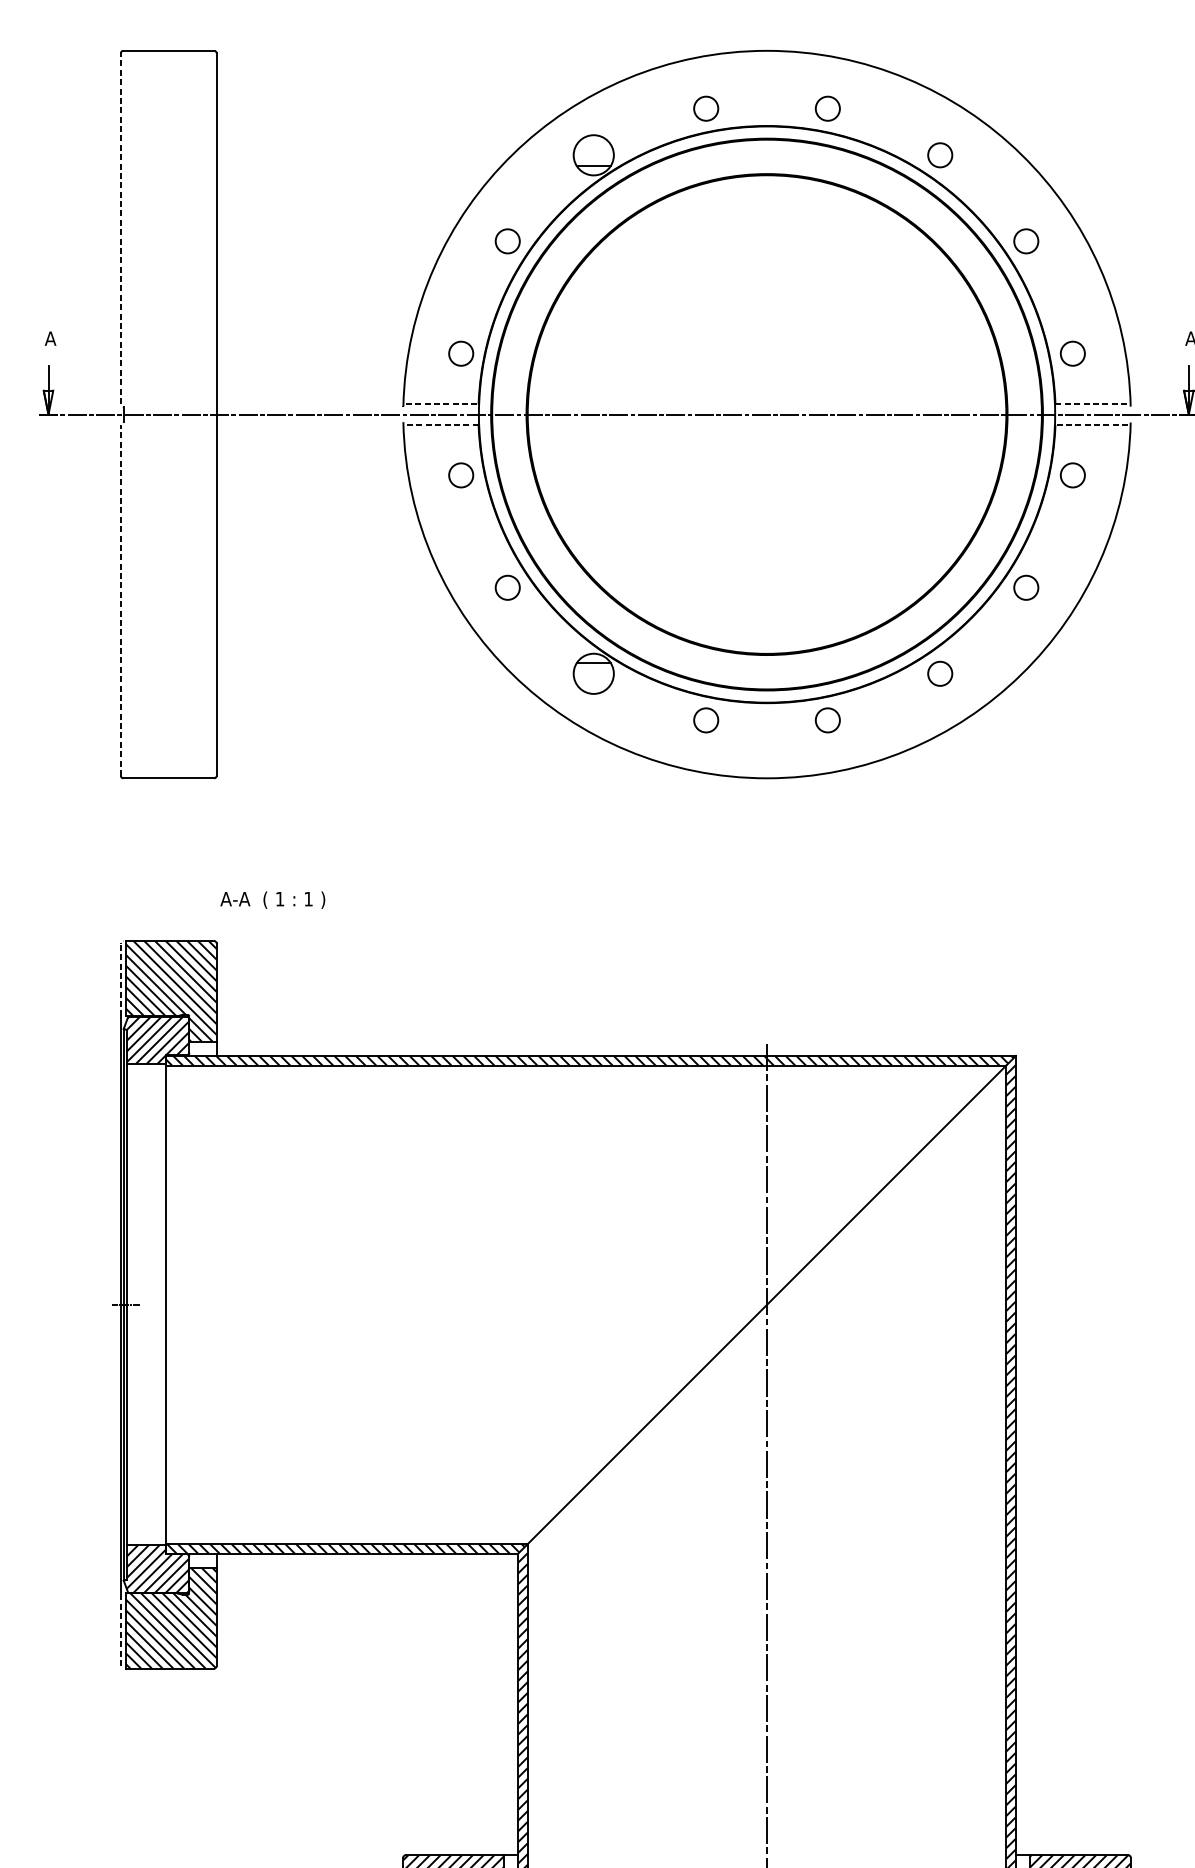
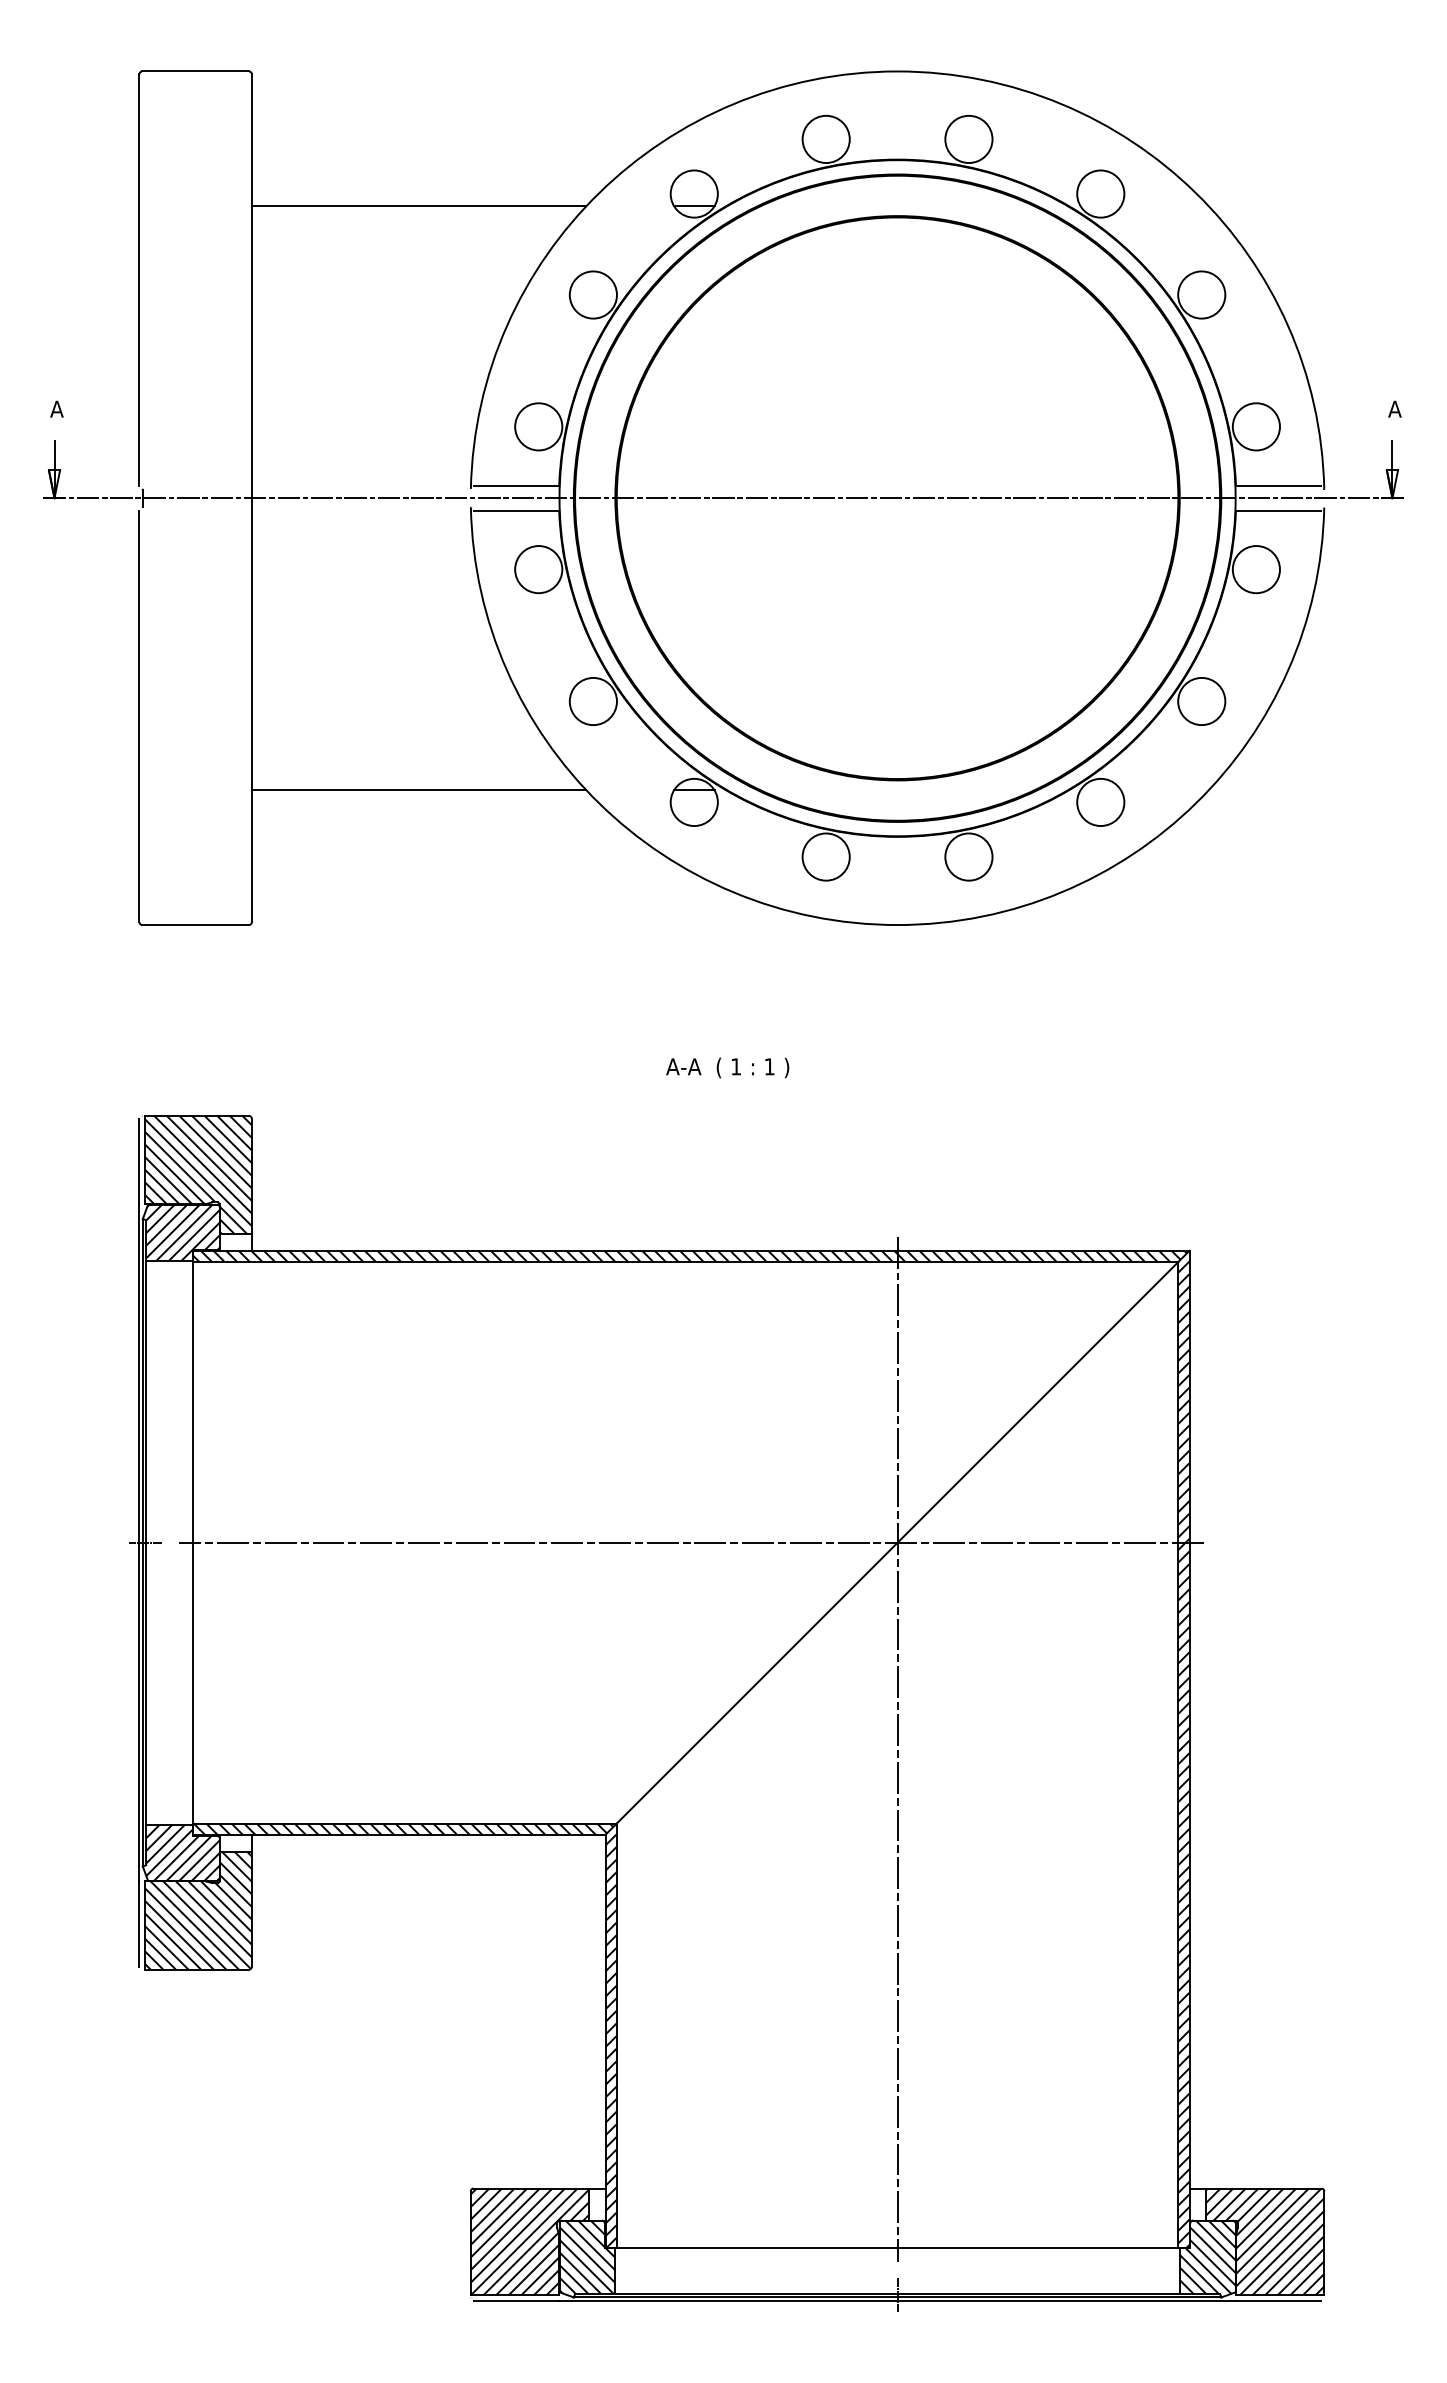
circle: (705, 108) -> (825, 139), size x1.67
circle: (827, 108) -> (968, 139), size x1.67
circle: (939, 154) -> (1100, 193), size x1.67
line: (358, 165) -> (418, 206), added
line: (120, 228) -> (139, 280), dashed -> solid
circle: (507, 240) -> (592, 294), size x1.67
circle: (1026, 240) -> (1201, 294), size x1.67
circle: (461, 353) -> (538, 426), size x1.67
circle: (1072, 353) -> (1255, 426), size x1.67
line: (442, 403) -> (516, 485), dashed -> solid
line: (1091, 403) -> (1278, 485), dashed -> solid
line: (442, 425) -> (516, 510), dashed -> solid
line: (1091, 425) -> (1278, 510), dashed -> solid
circle: (461, 475) -> (538, 569), size x1.67
circle: (1072, 475) -> (1255, 569), size x1.67
circle: (507, 587) -> (592, 701), size x1.67
circle: (1026, 587) -> (1201, 701), size x1.67
line: (120, 600) -> (139, 716), dashed -> solid
line: (358, 663) -> (418, 790), added
circle: (939, 673) -> (1100, 802), size x1.67
circle: (705, 719) -> (825, 856), size x1.67
circle: (827, 719) -> (968, 856), size x1.67
text: (272, 899) -> (727, 1067), moved
line: (120, 979) -> (139, 1161), dashed -> solid
line: (590, 1304) -> (690, 1542), added
line: (120, 1629) -> (139, 1923), dashed -> solid

